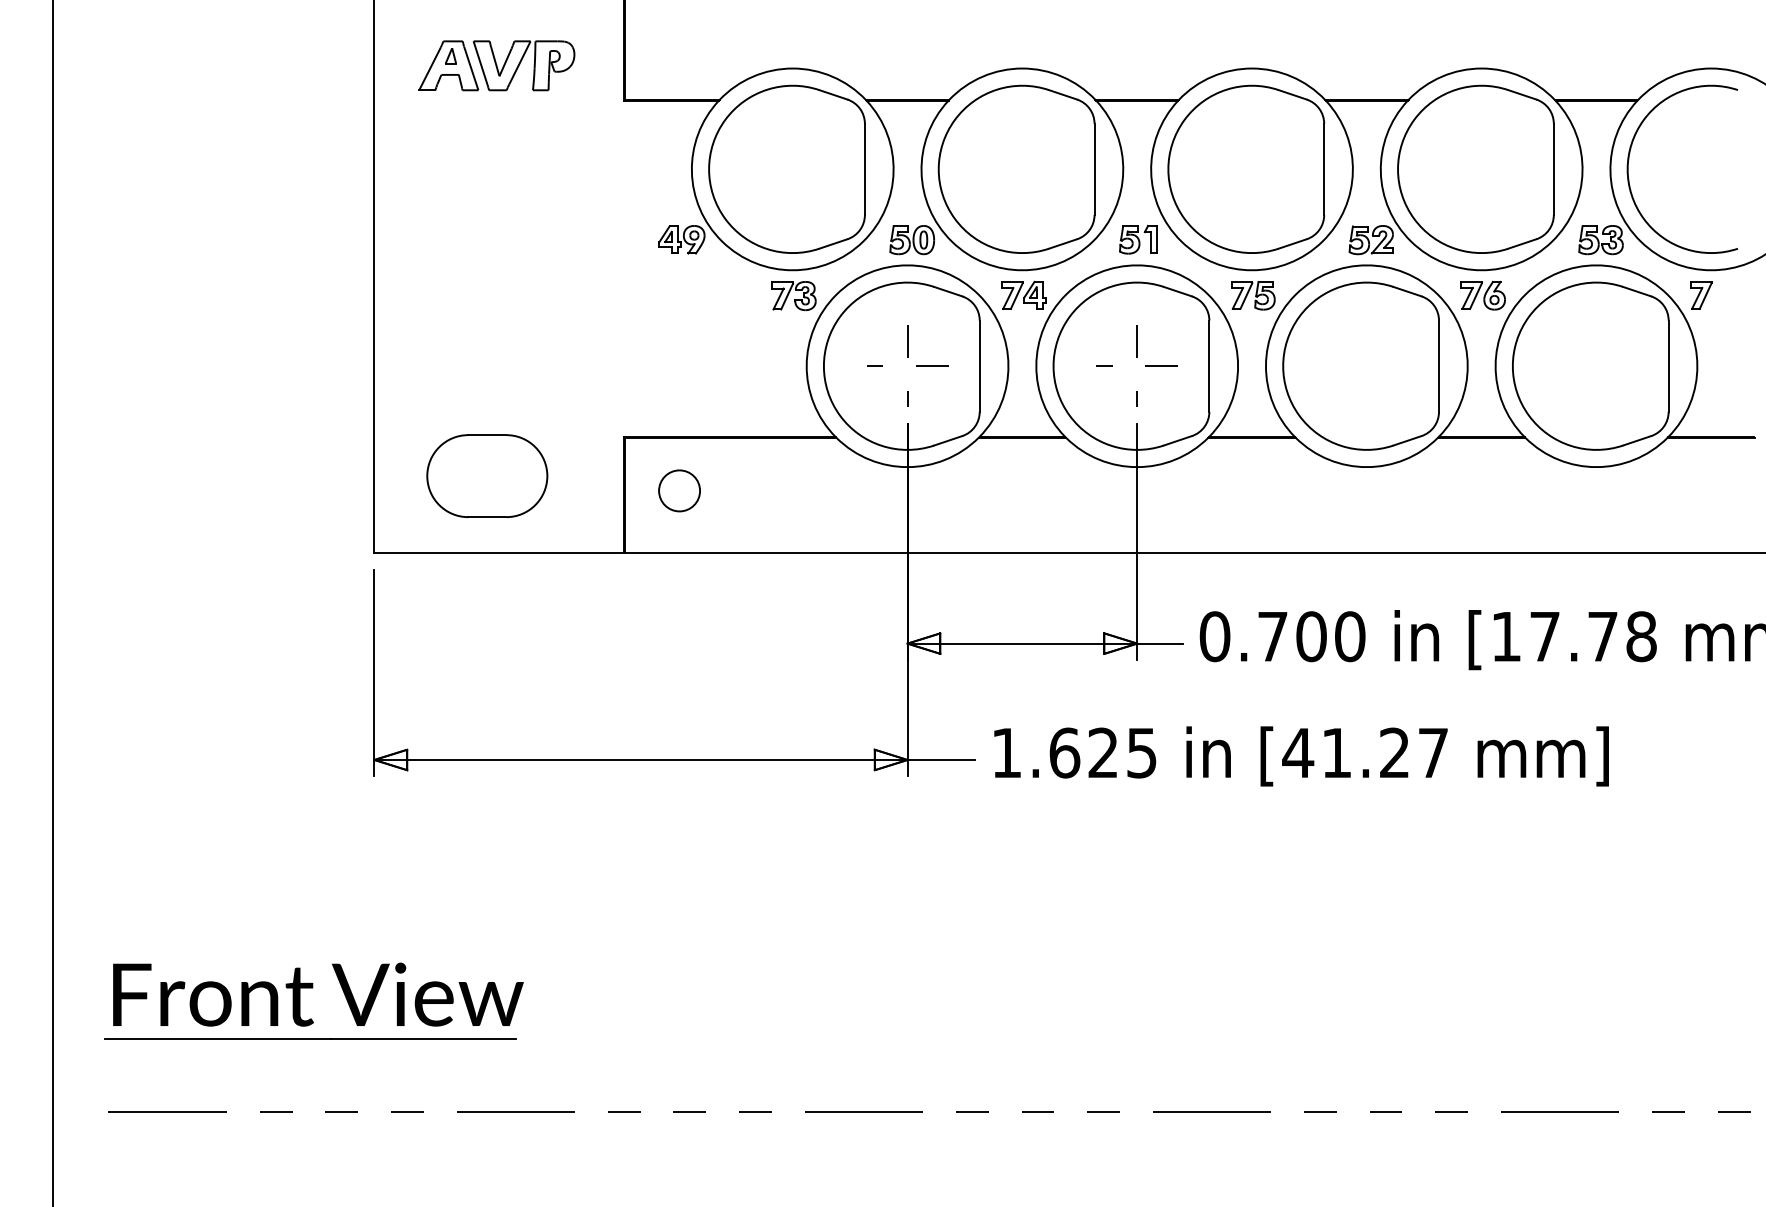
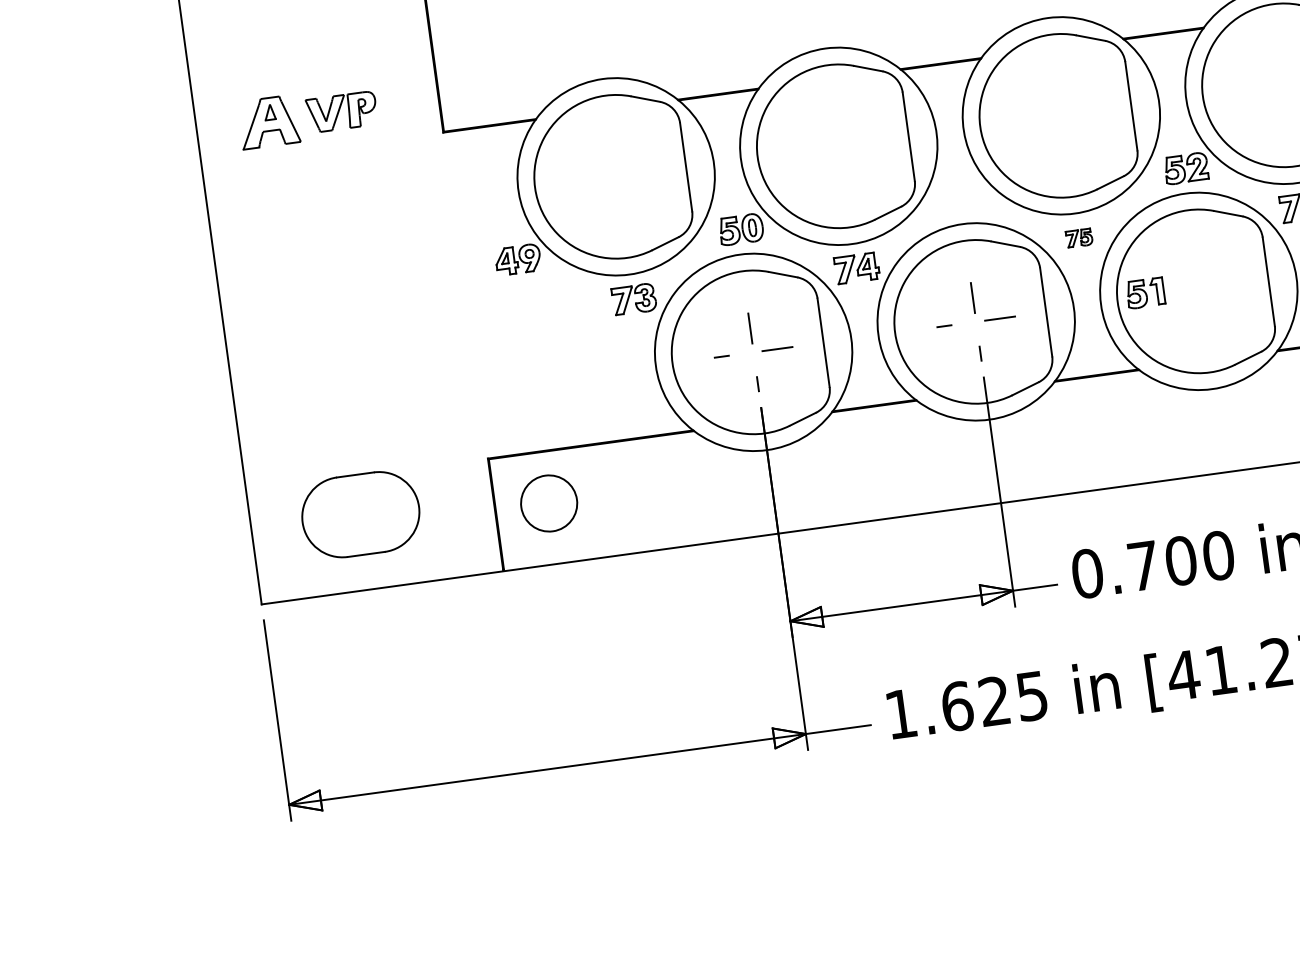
part: (523, 65) -> (341, 111), size x0.7
part: (1138, 239) -> (1145, 293), moved
part: (1253, 295) -> (1079, 237), size x0.6
circle: (679, 490) -> (549, 503), size x1.4

